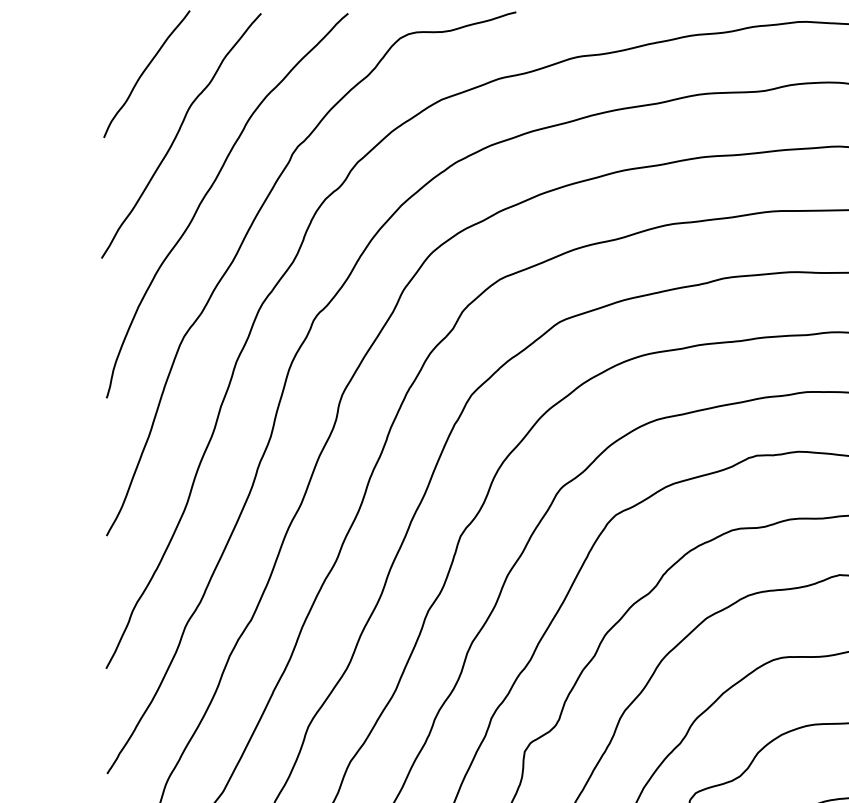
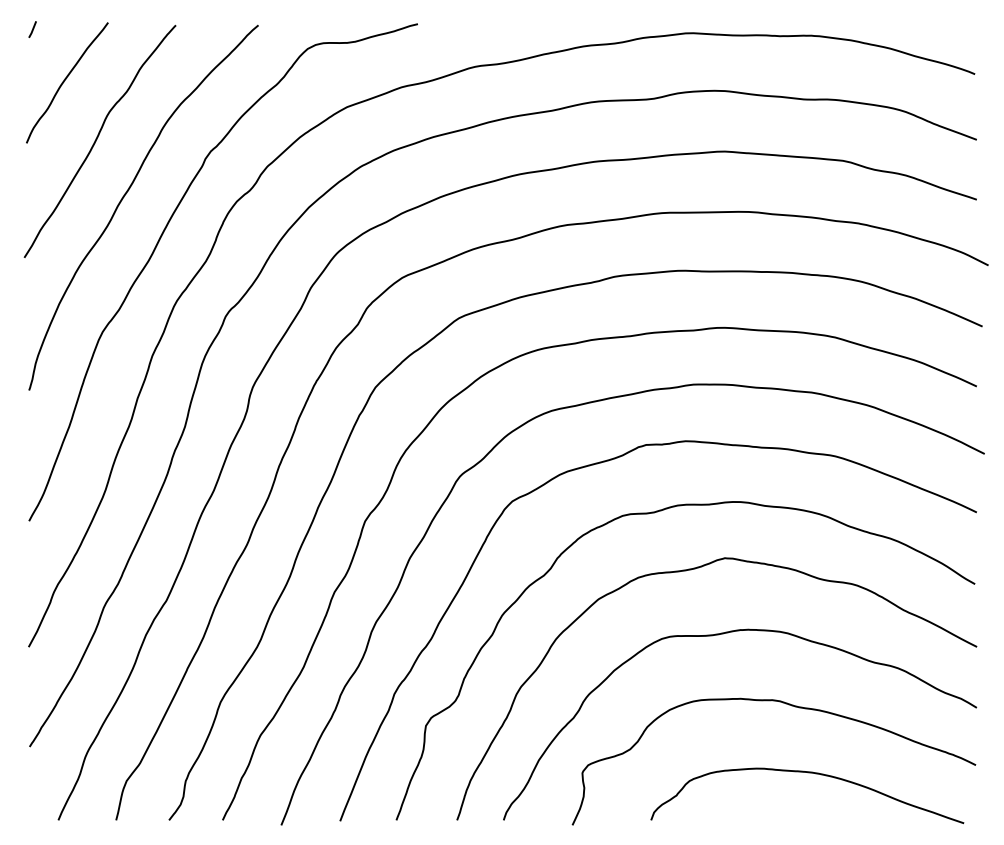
line: (110, 17) -> (32, 29), added

